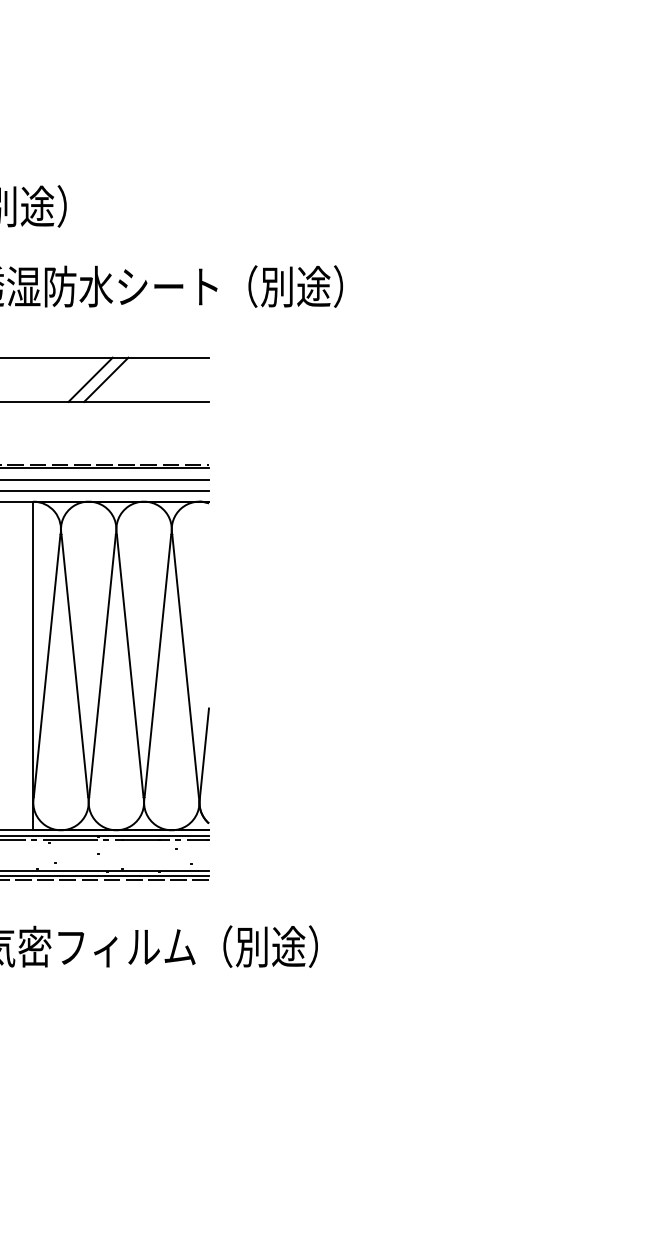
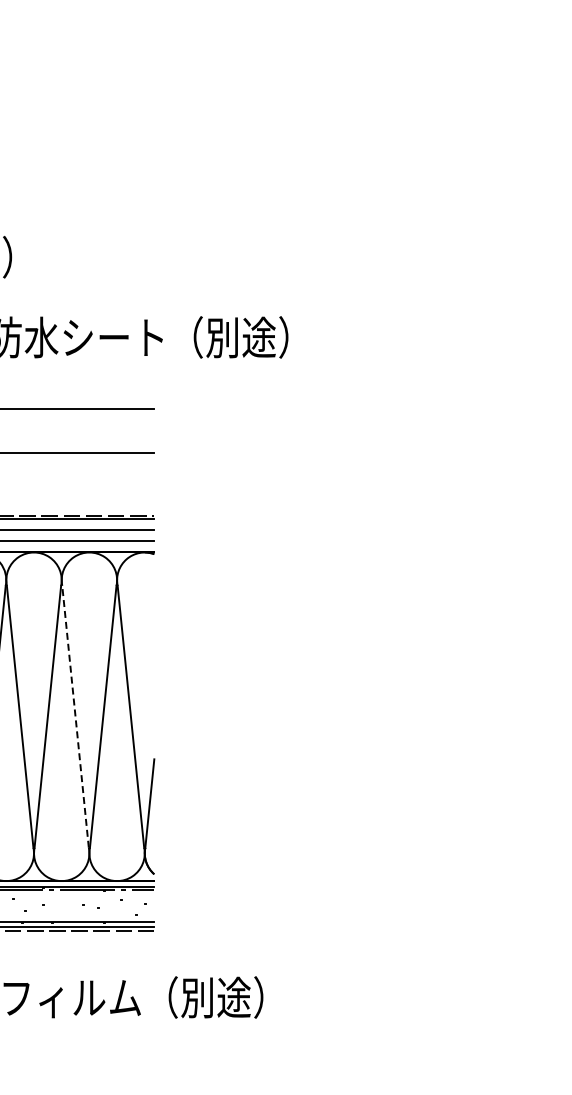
line: (90, 379) -> (35, 430), removed
line: (106, 379) -> (51, 430), removed
line: (130, 665) -> (75, 716), solid -> dashed

